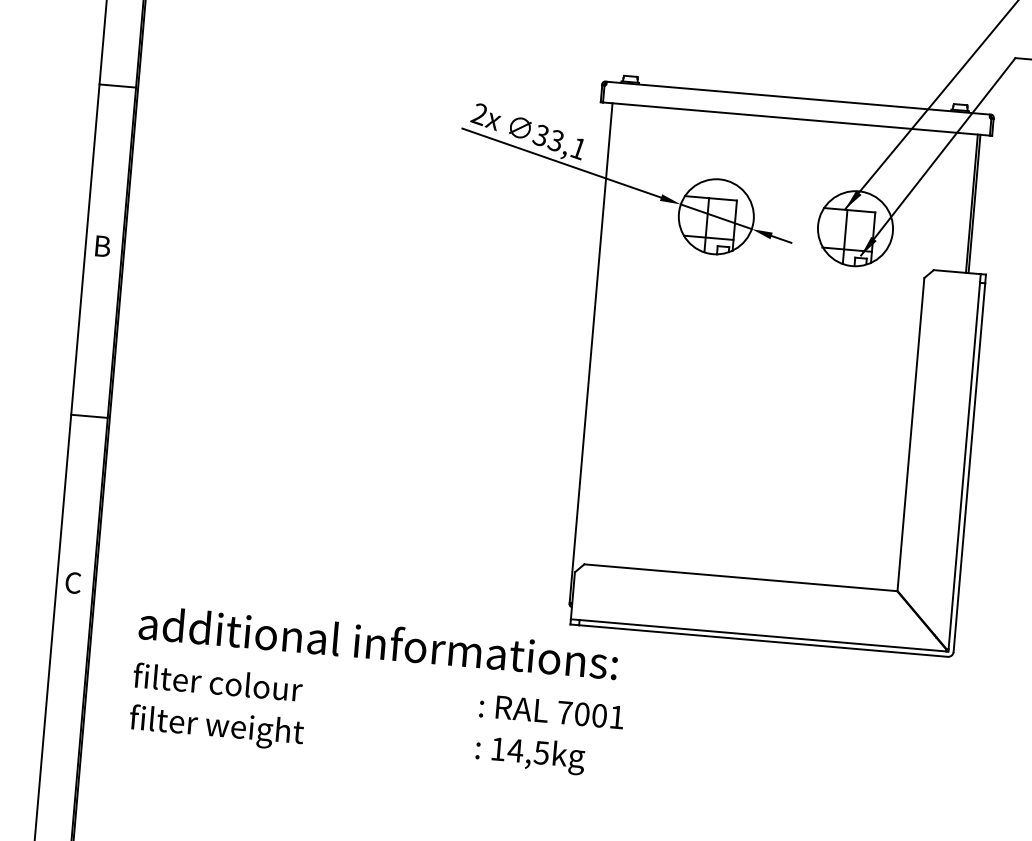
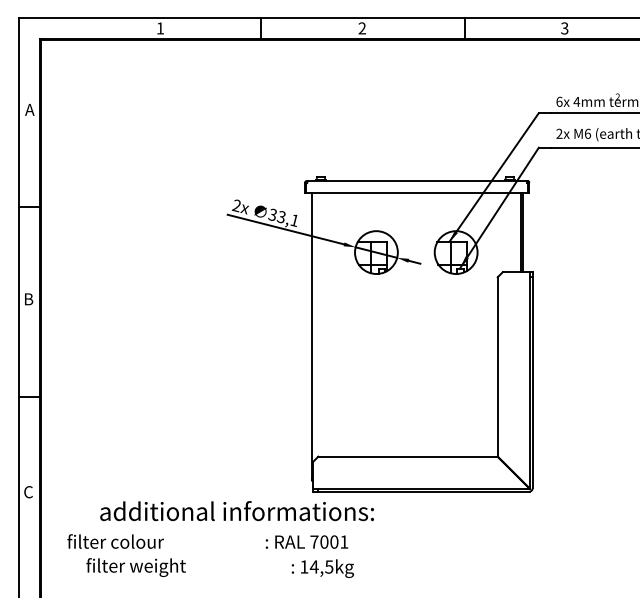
text: (377, 643) -> (236, 511), moved
text: (215, 727) -> (135, 567), moved
text: (529, 754) -> (322, 568), moved

